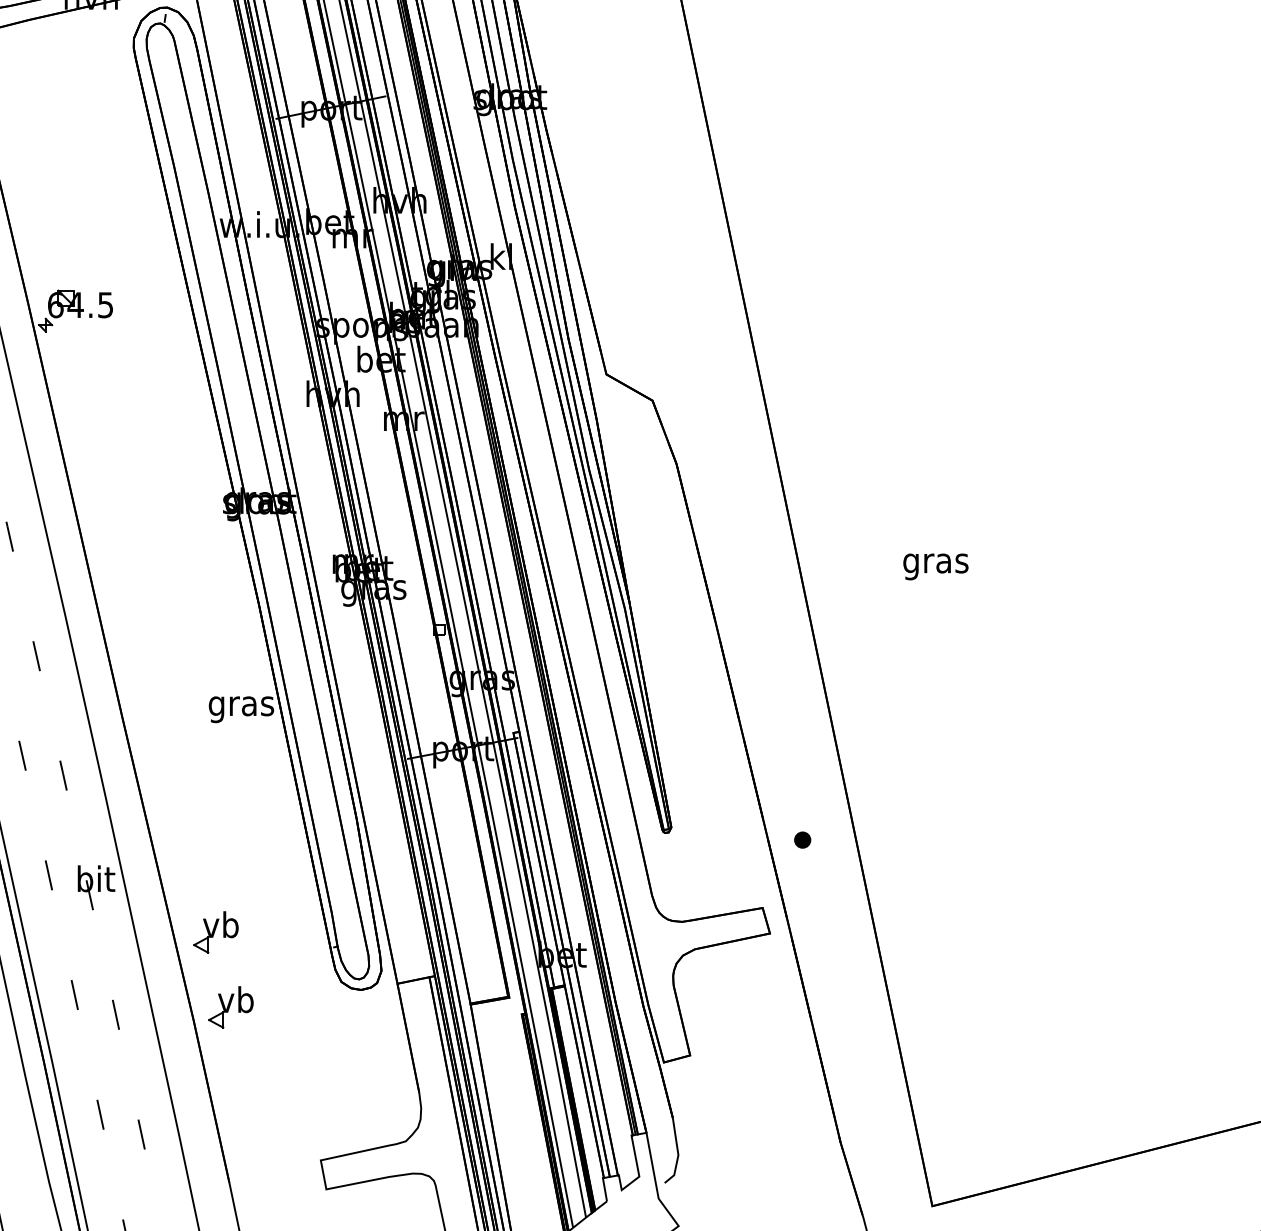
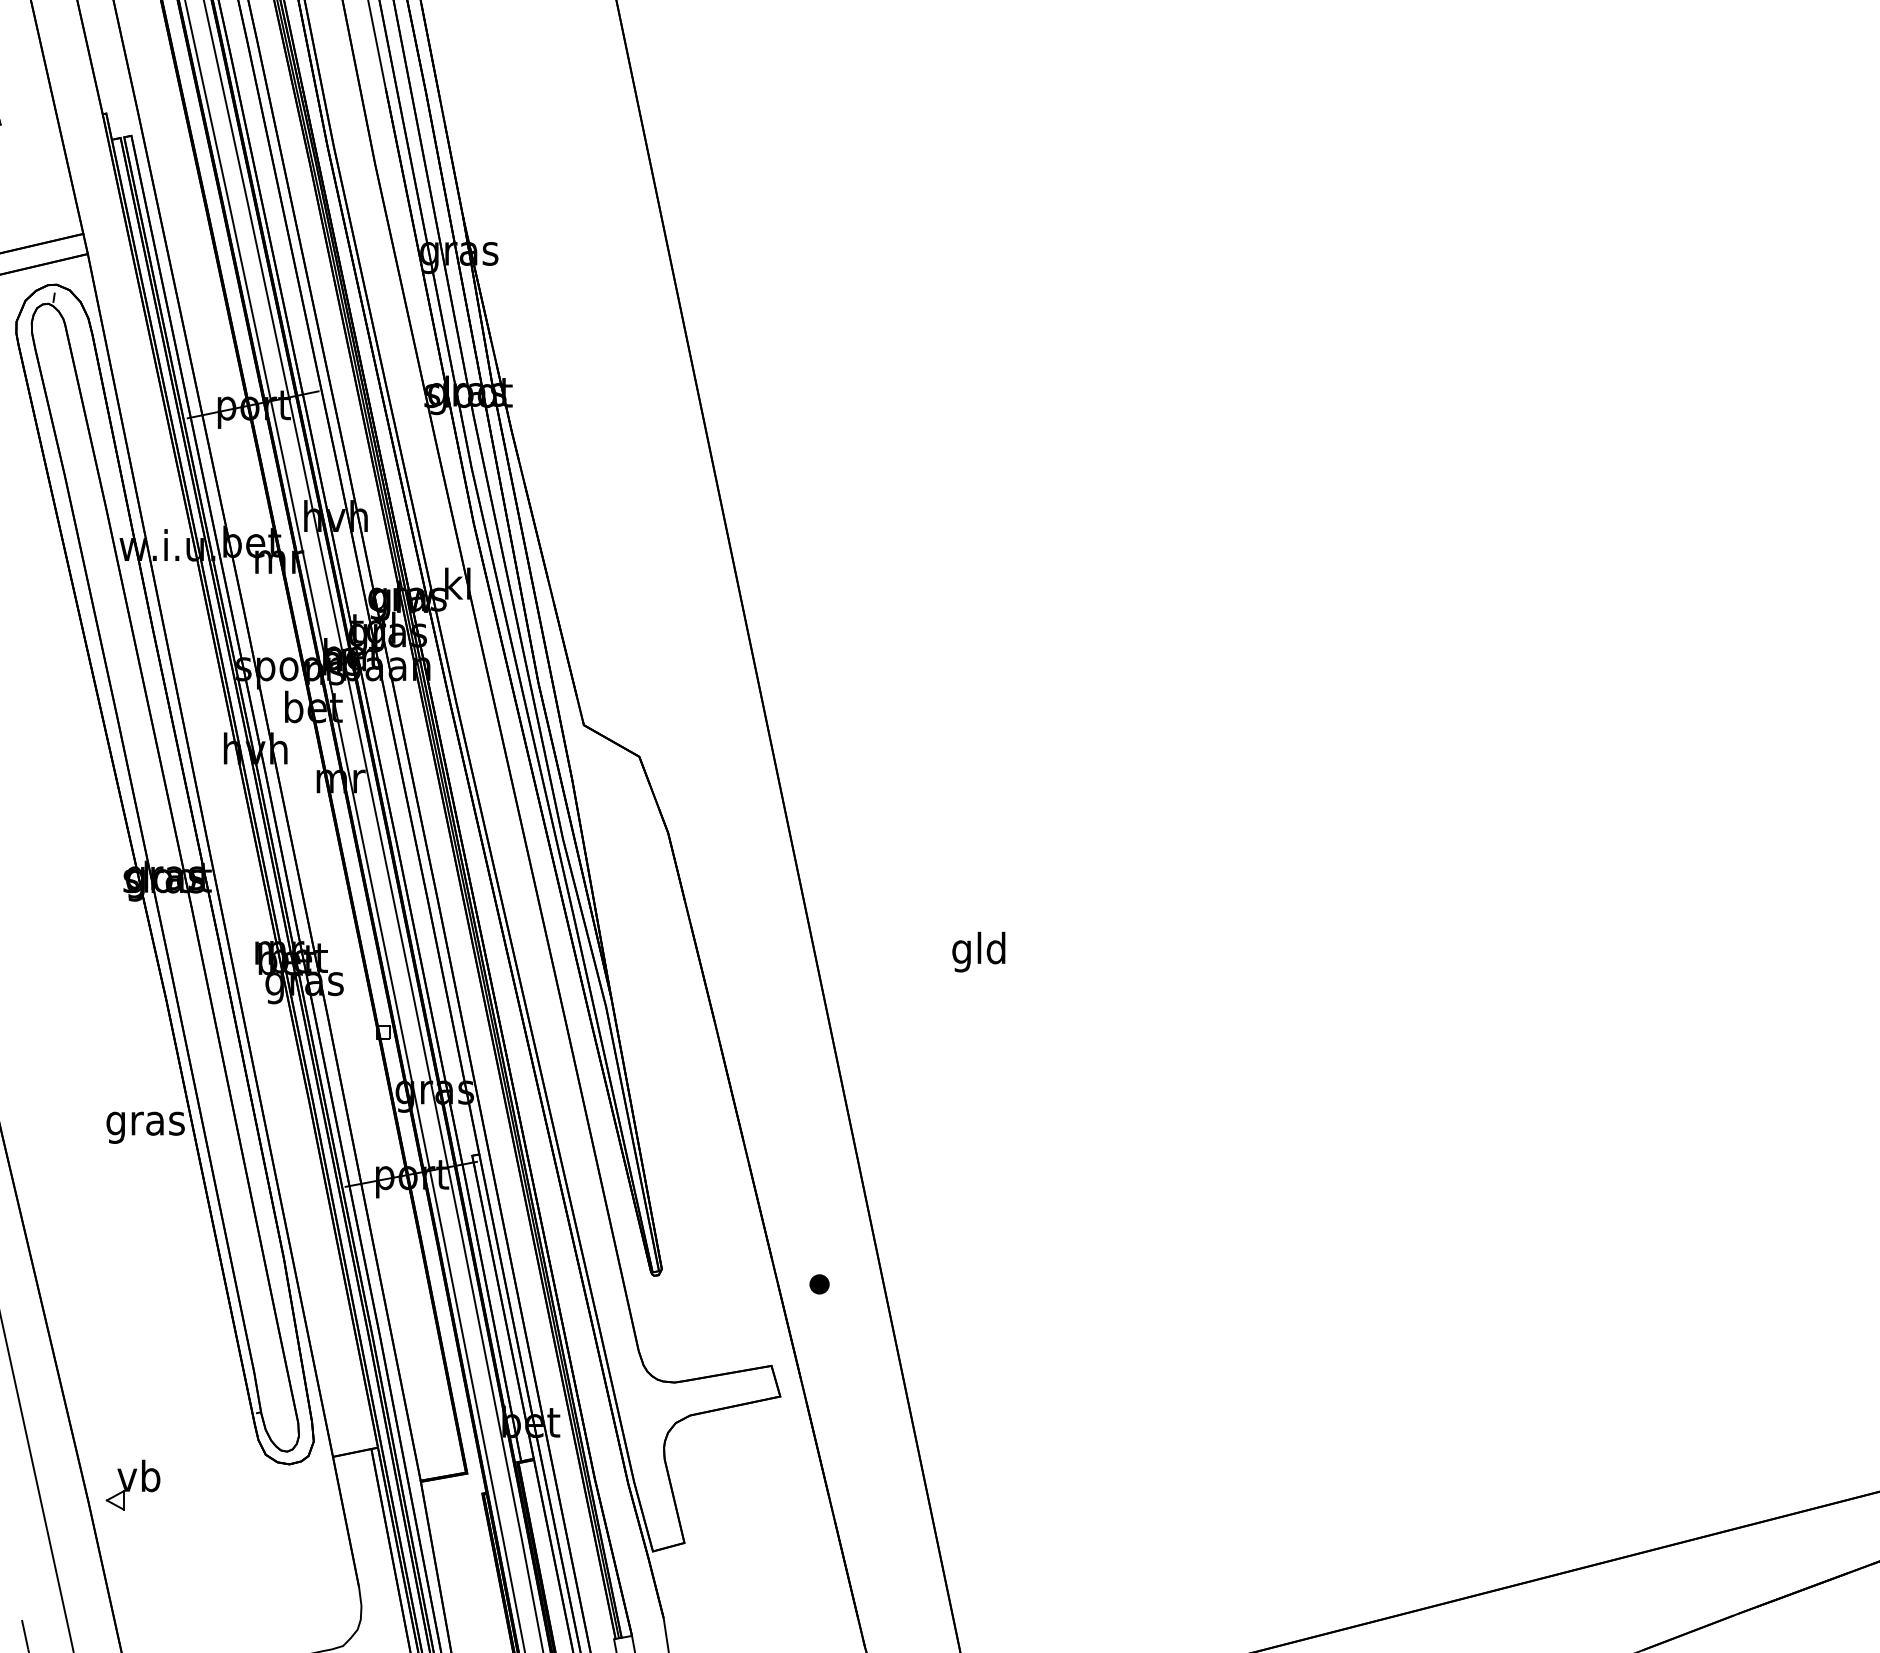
text: (935, 562) -> (979, 951), gras -> gld
part: (215, 931) -> (114, 1394), removed

